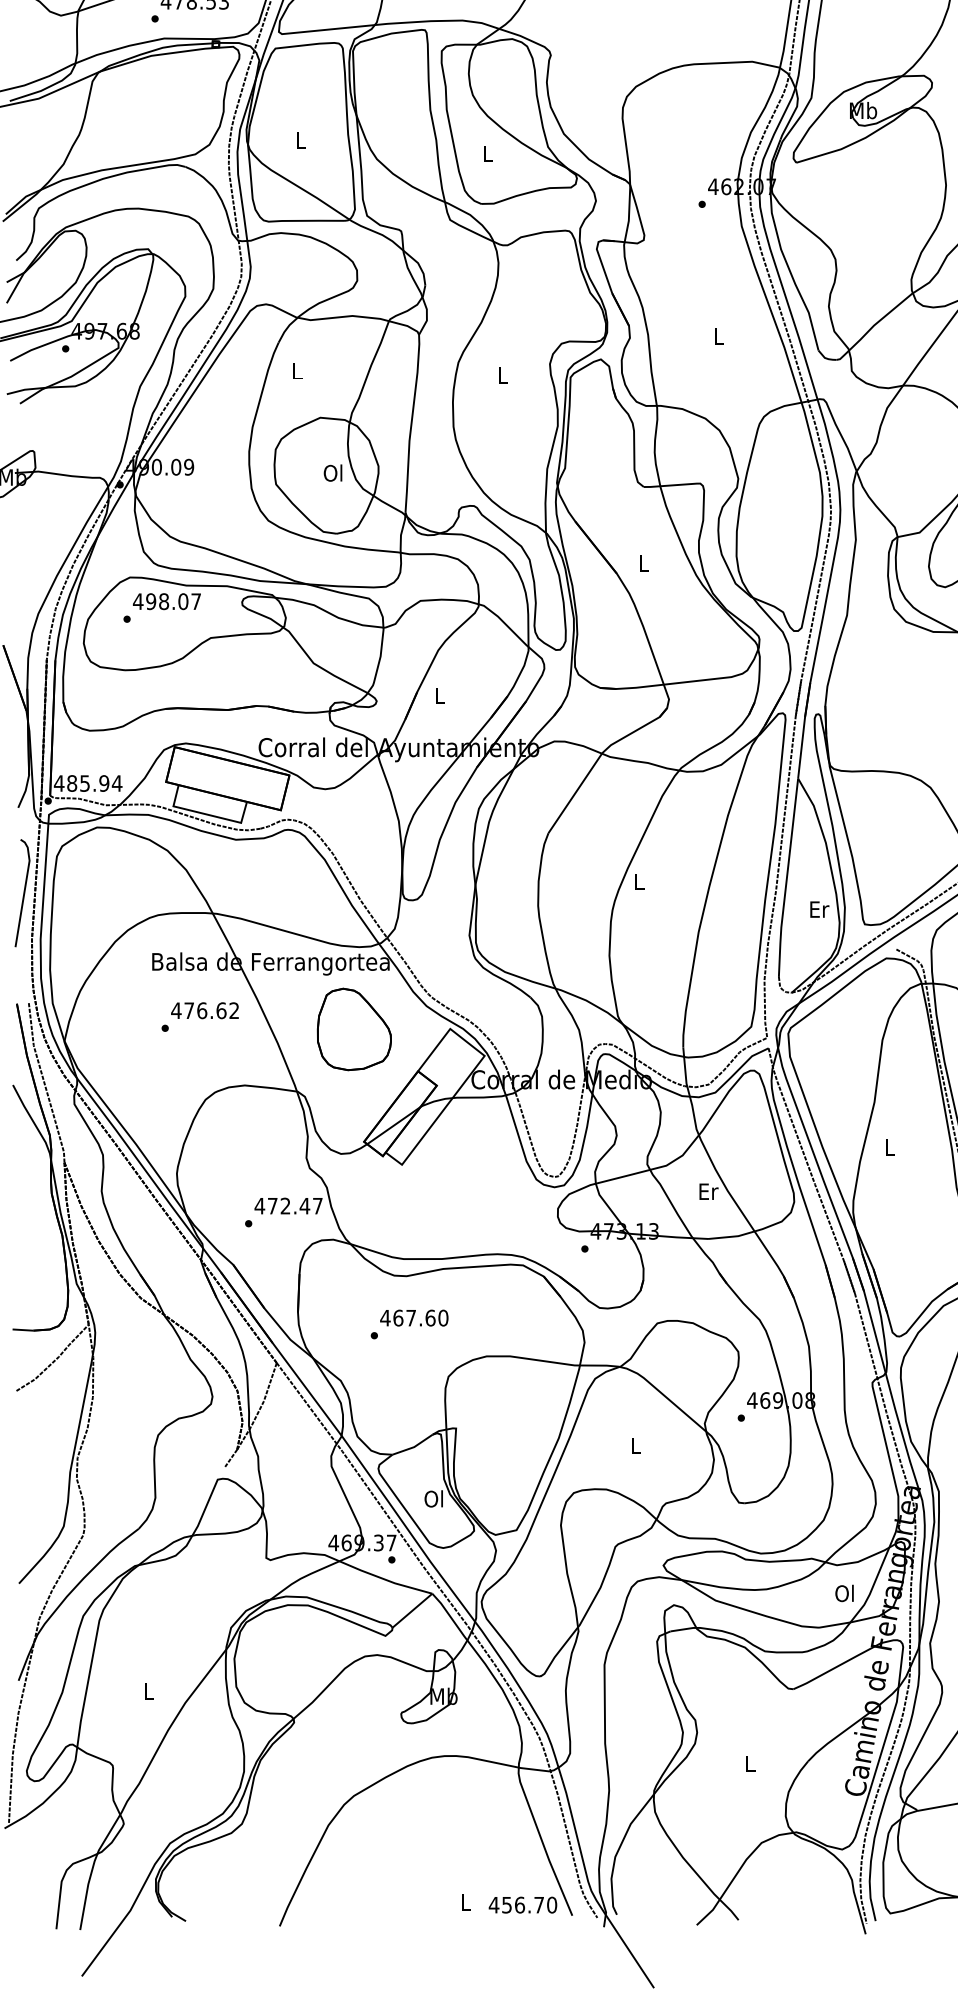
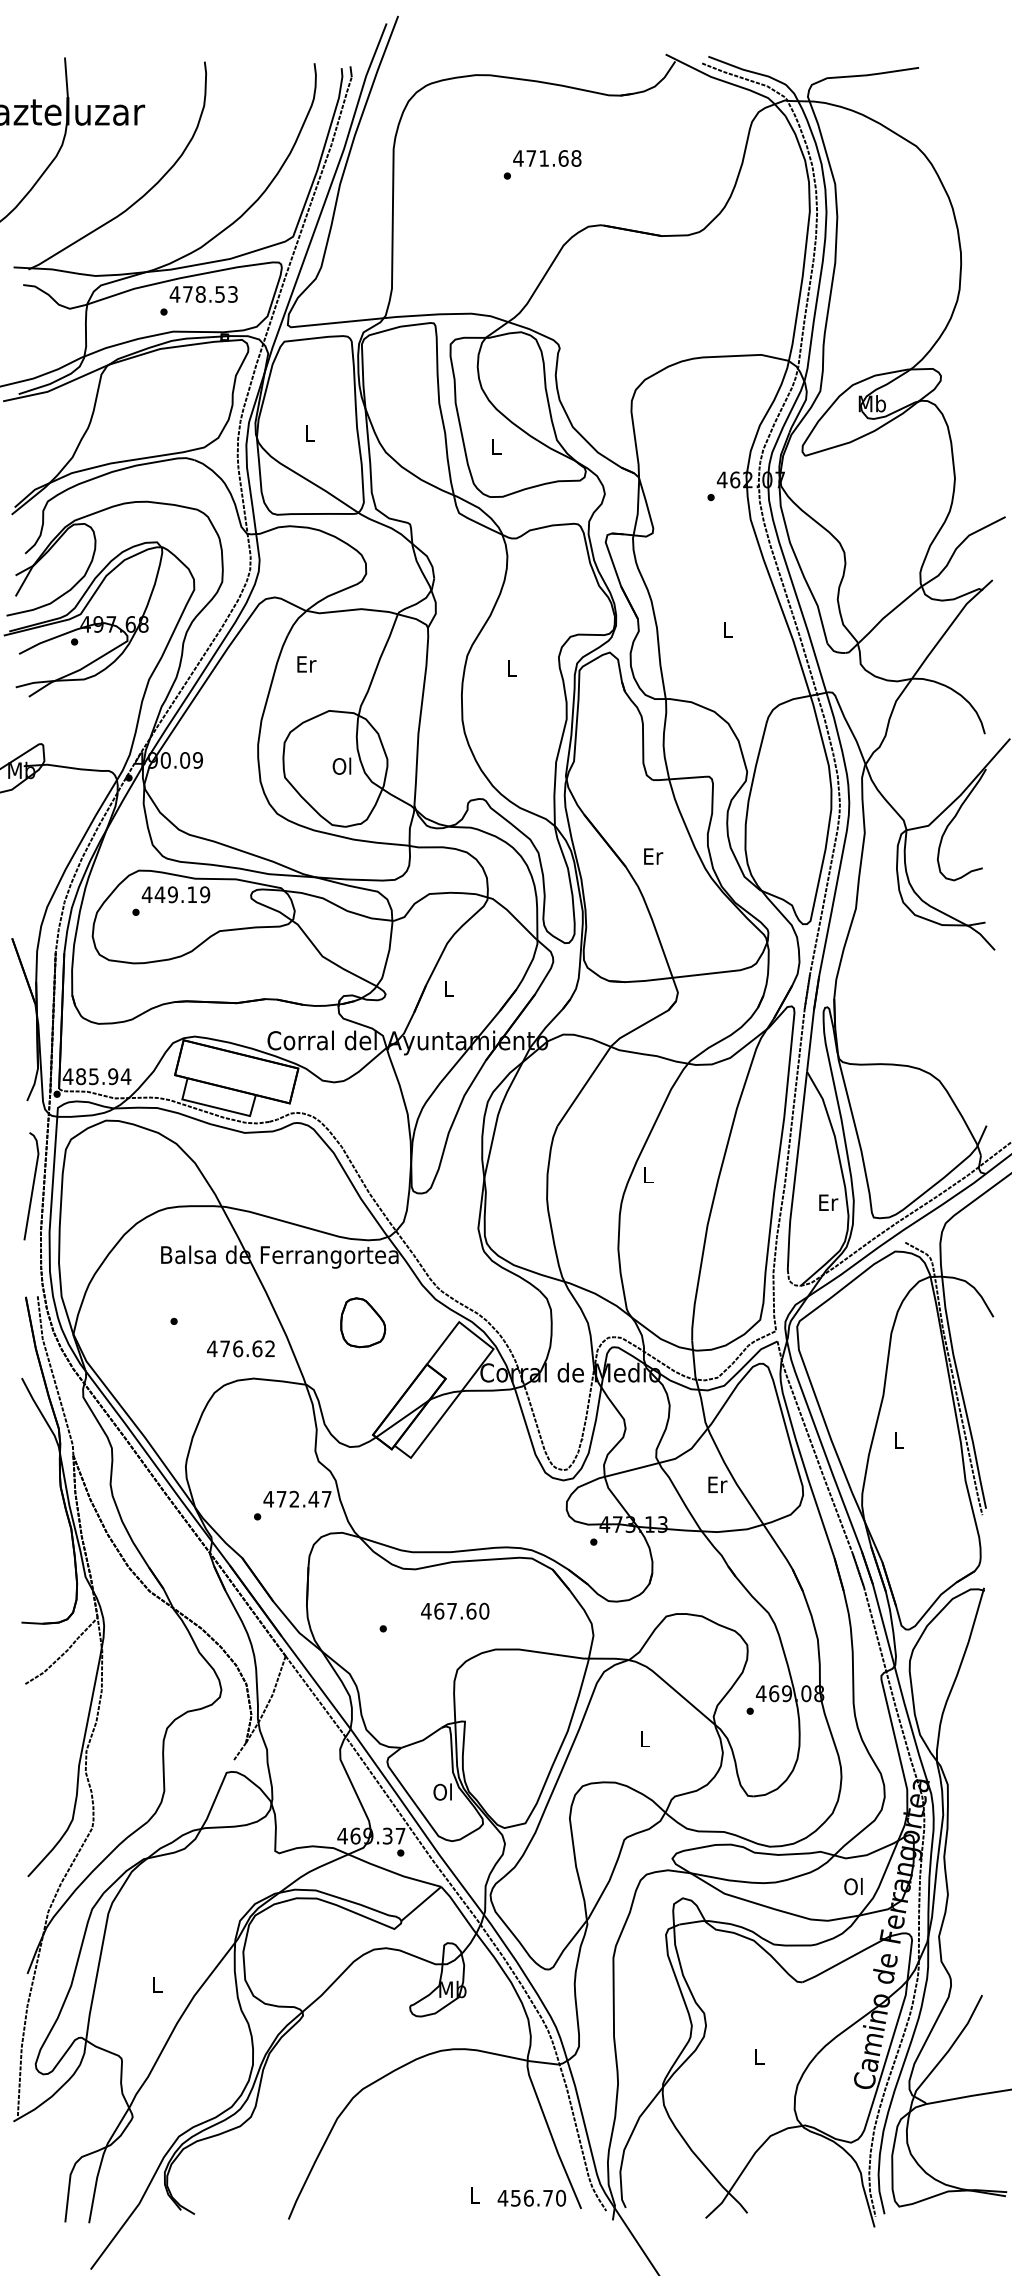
text: (297, 371) -> (306, 664), L -> Er
text: (644, 563) -> (653, 856), L -> Er
text: (173, 601) -> (182, 894), 498.07 -> 449.19
text: (204, 1010) -> (240, 1348), moved
part: (353, 1029) -> (362, 1322), size x0.6
text: (414, 1317) -> (455, 1610), moved

